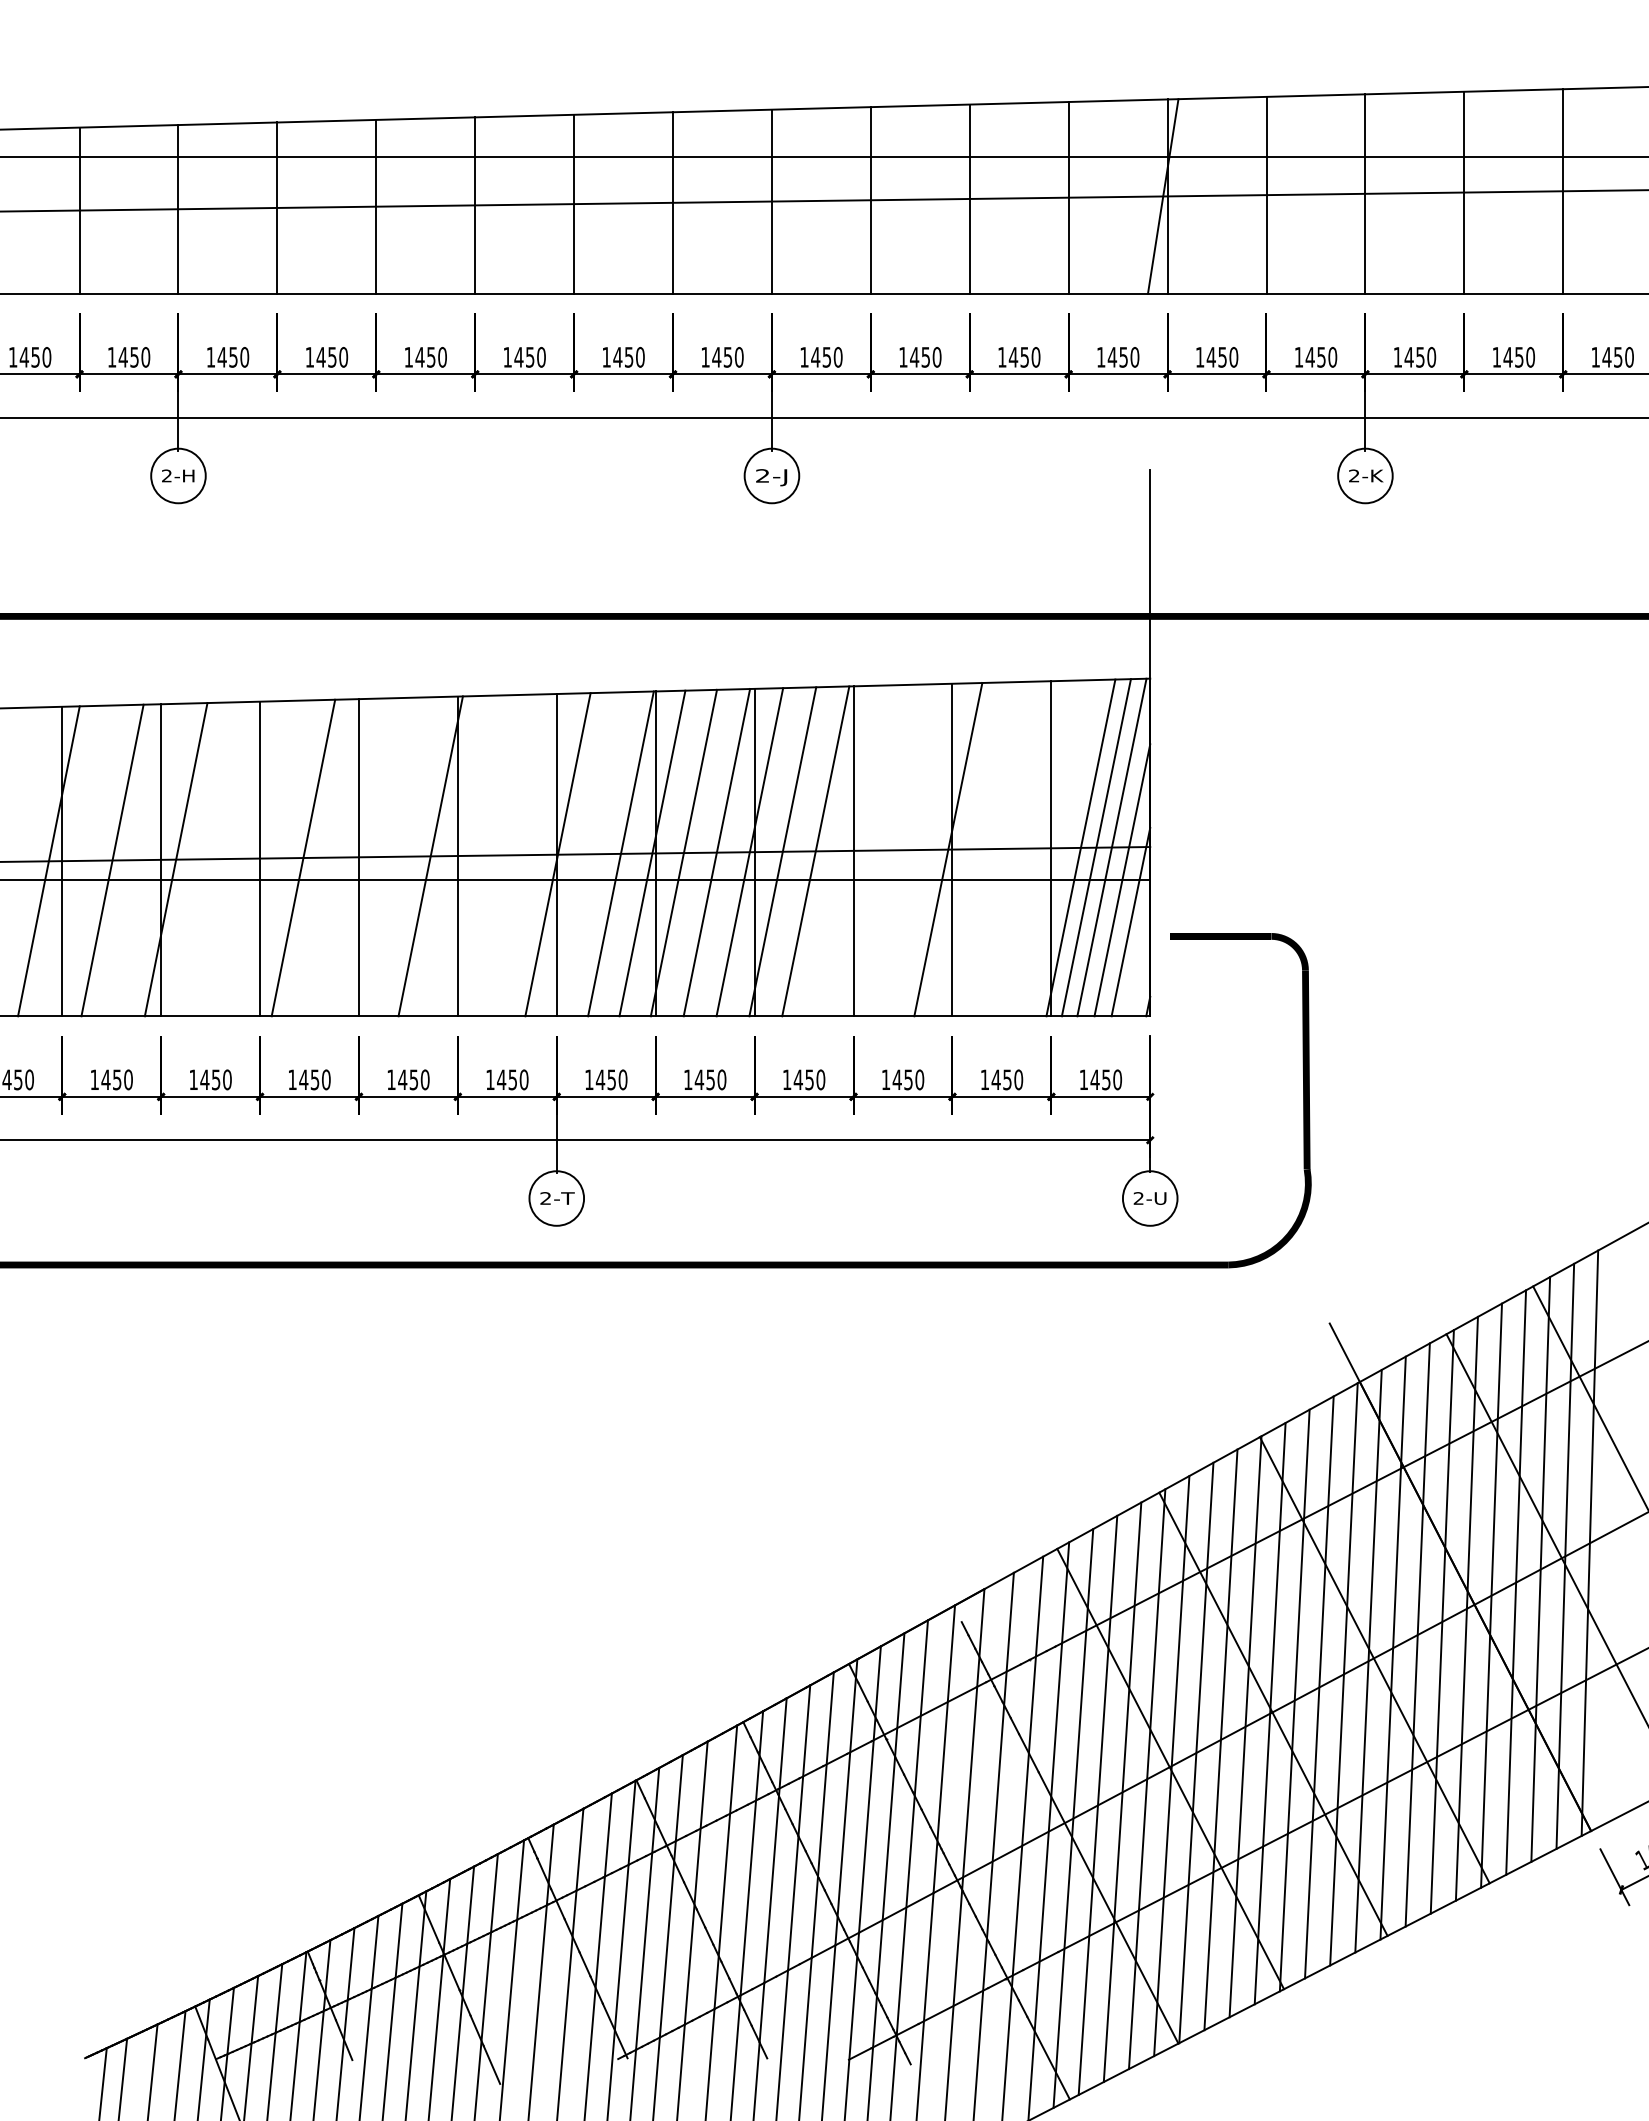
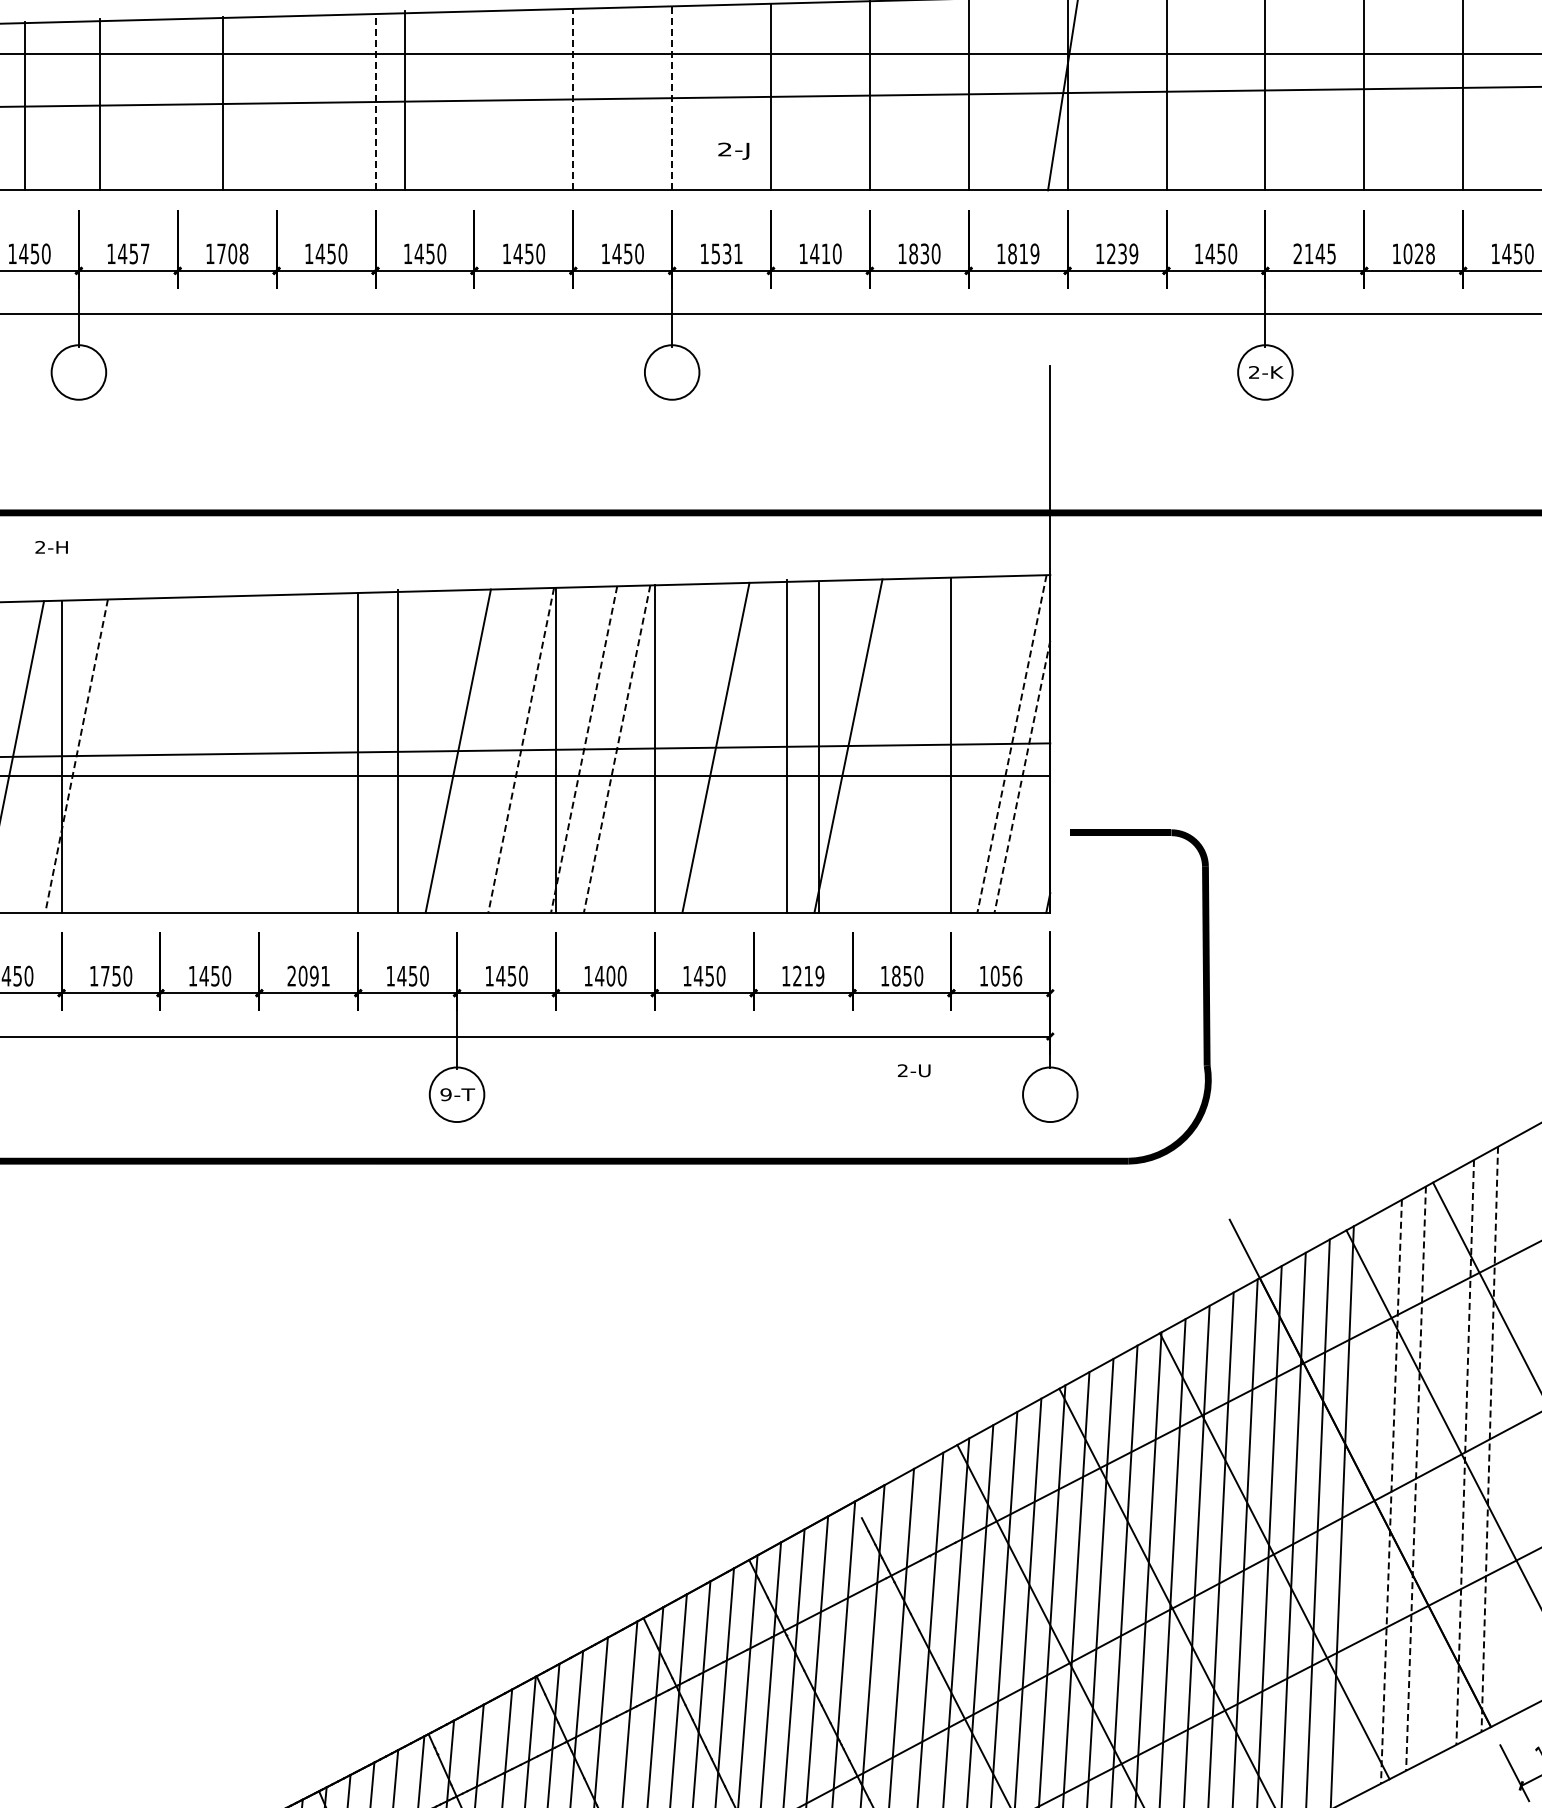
line: (771, 201) -> (671, 98), solid -> dashed
line: (574, 203) -> (405, 100), moved
line: (673, 203) -> (573, 100), solid -> dashed
line: (475, 205) -> (375, 102), solid -> dashed
line: (376, 206) -> (222, 103), moved
line: (277, 207) -> (99, 104), moved
line: (178, 209) -> (24, 106), moved
text: (332, 356) -> (232, 253), 1450 -> 1708
text: (826, 356) -> (726, 253), 1450 -> 1531
text: (1018, 356) -> (918, 253), 1450 -> 1830
text: (1123, 356) -> (1023, 253), 1450 -> 1819
text: (1222, 356) -> (1122, 253), 1450 -> 1239
text: (1414, 356) -> (1314, 253), 1450 -> 2145
text: (1518, 356) -> (1418, 253), 1450 -> 1028
text: (244, 357) -> (144, 254), 1450 -> 1457
text: (925, 357) -> (825, 254), 1450 -> 1410
text: (178, 475) -> (51, 546), moved
text: (771, 477) -> (733, 151), moved
line: (1080, 847) -> (980, 743), removed
line: (1095, 847) -> (995, 743), removed
line: (1111, 848) -> (1011, 744), solid -> dashed
line: (952, 849) -> (786, 745), moved
line: (782, 851) -> (682, 747), removed
line: (853, 851) -> (818, 747), moved
line: (716, 852) -> (616, 748), solid -> dashed
line: (749, 852) -> (649, 748), removed
line: (620, 853) -> (520, 749), solid -> dashed
line: (652, 853) -> (552, 749), removed
line: (683, 853) -> (583, 749), solid -> dashed
line: (556, 855) -> (397, 751), moved
line: (430, 856) -> (330, 752), removed
line: (303, 857) -> (203, 753), removed
line: (358, 857) -> (258, 753), removed
line: (260, 858) -> (160, 754), removed
line: (176, 859) -> (76, 755), solid -> dashed
line: (1122, 880) -> (1022, 776), solid -> dashed
line: (1130, 922) -> (1030, 818), removed
text: (204, 1079) -> (104, 975), 1450 -> 1750
text: (408, 1079) -> (308, 975), 1450 -> 2091
text: (710, 1079) -> (610, 975), 1450 -> 1400
text: (908, 1079) -> (808, 975), 1450 -> 1219
text: (995, 1079) -> (895, 975), 1450 -> 1850
text: (1106, 1079) -> (1006, 975), 1450 -> 1056
text: (545, 1198) -> (445, 1094), 2-T -> 9-T
text: (1149, 1198) -> (913, 1070), moved
line: (1589, 1543) -> (1489, 1439), solid -> dashed
line: (1565, 1556) -> (1465, 1452), solid -> dashed
line: (1540, 1569) -> (1440, 1465), removed
line: (1516, 1583) -> (1416, 1479), solid -> dashed
line: (1491, 1596) -> (1391, 1492), solid -> dashed
line: (1466, 1608) -> (1366, 1504), removed

